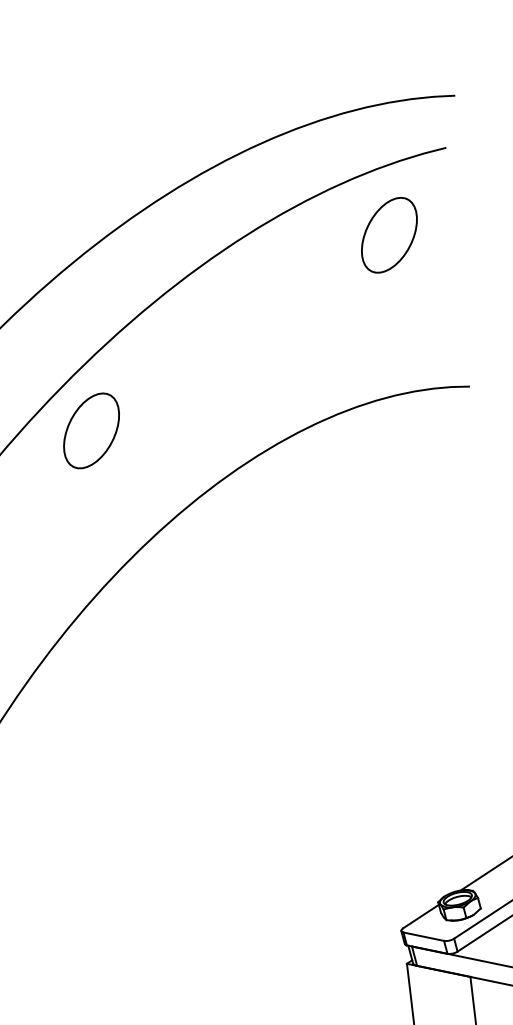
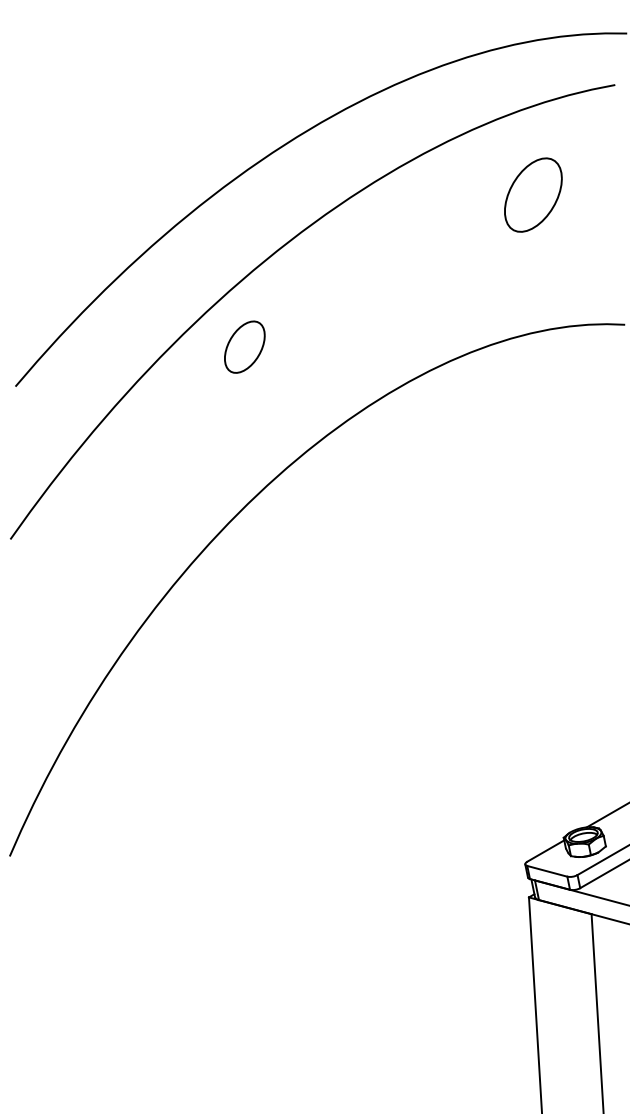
part: (389, 234) -> (533, 194), moved
part: (91, 430) -> (244, 346), size x0.7

